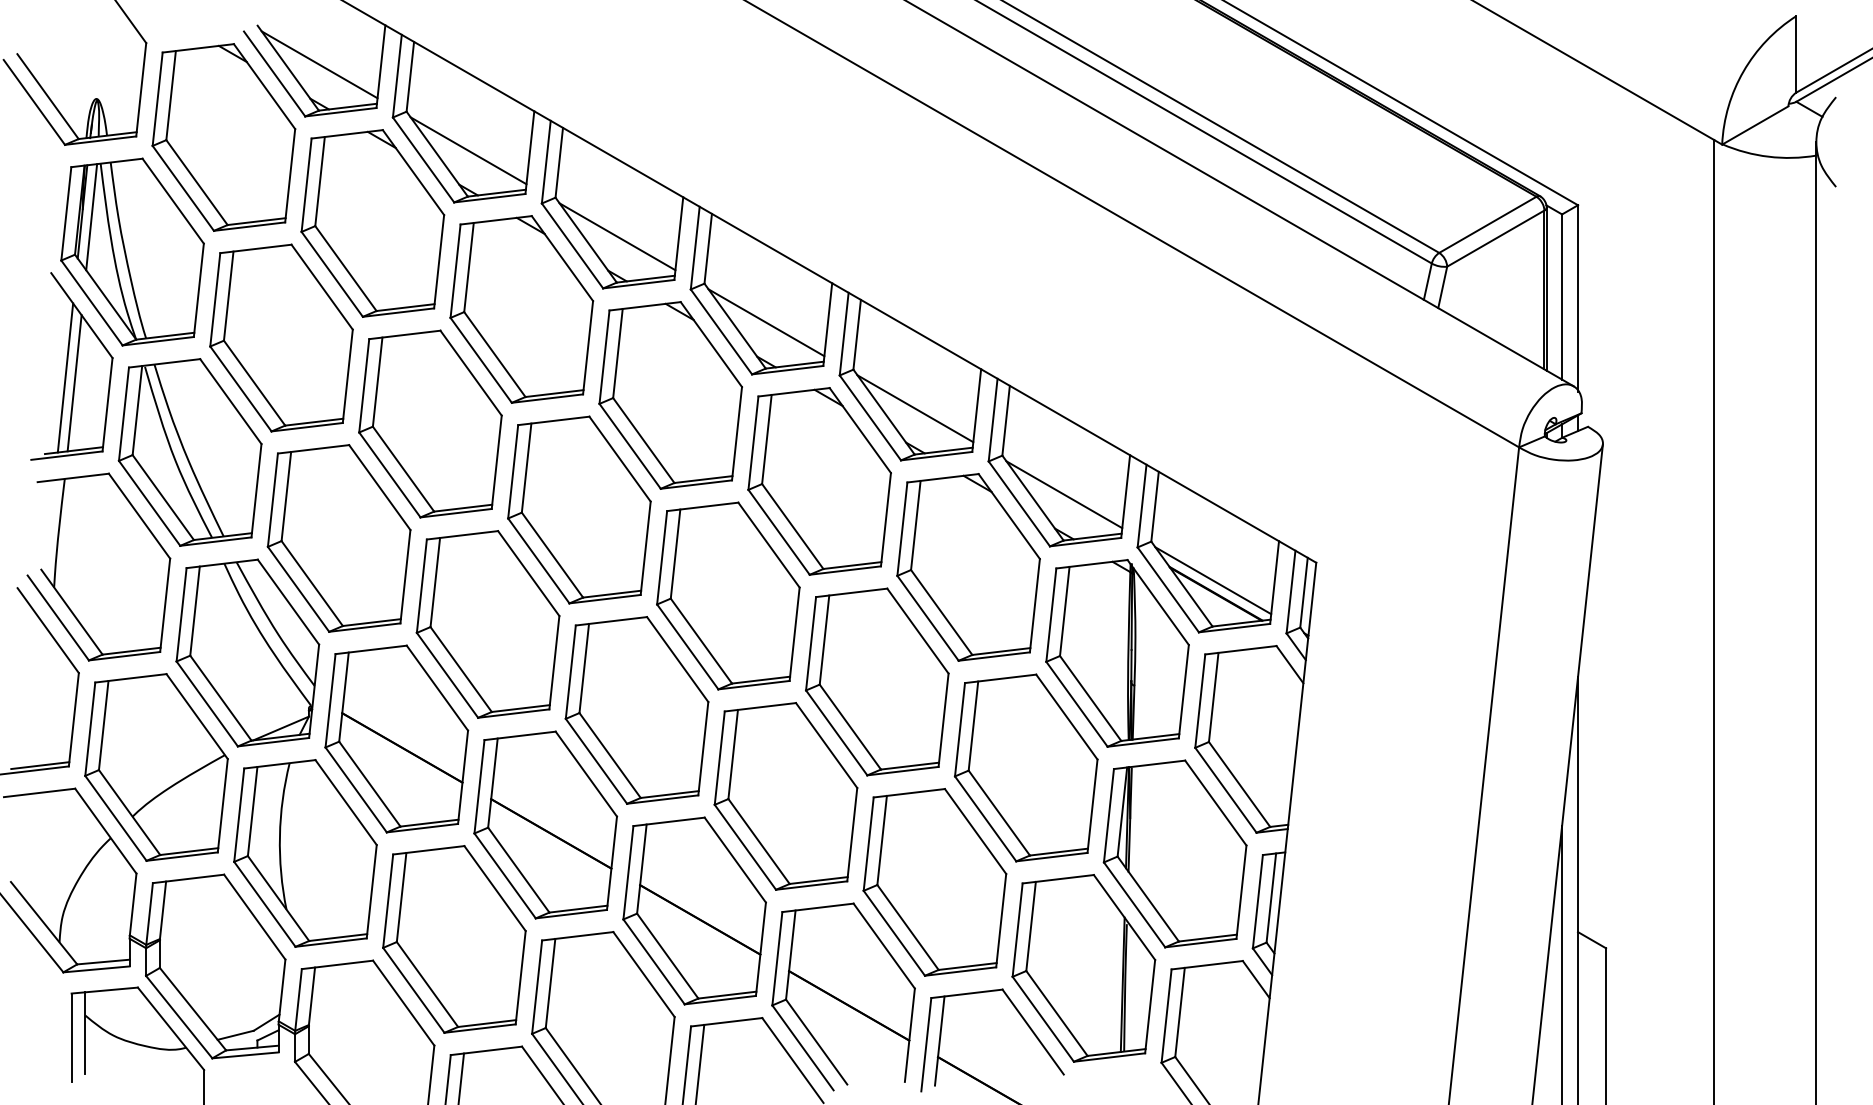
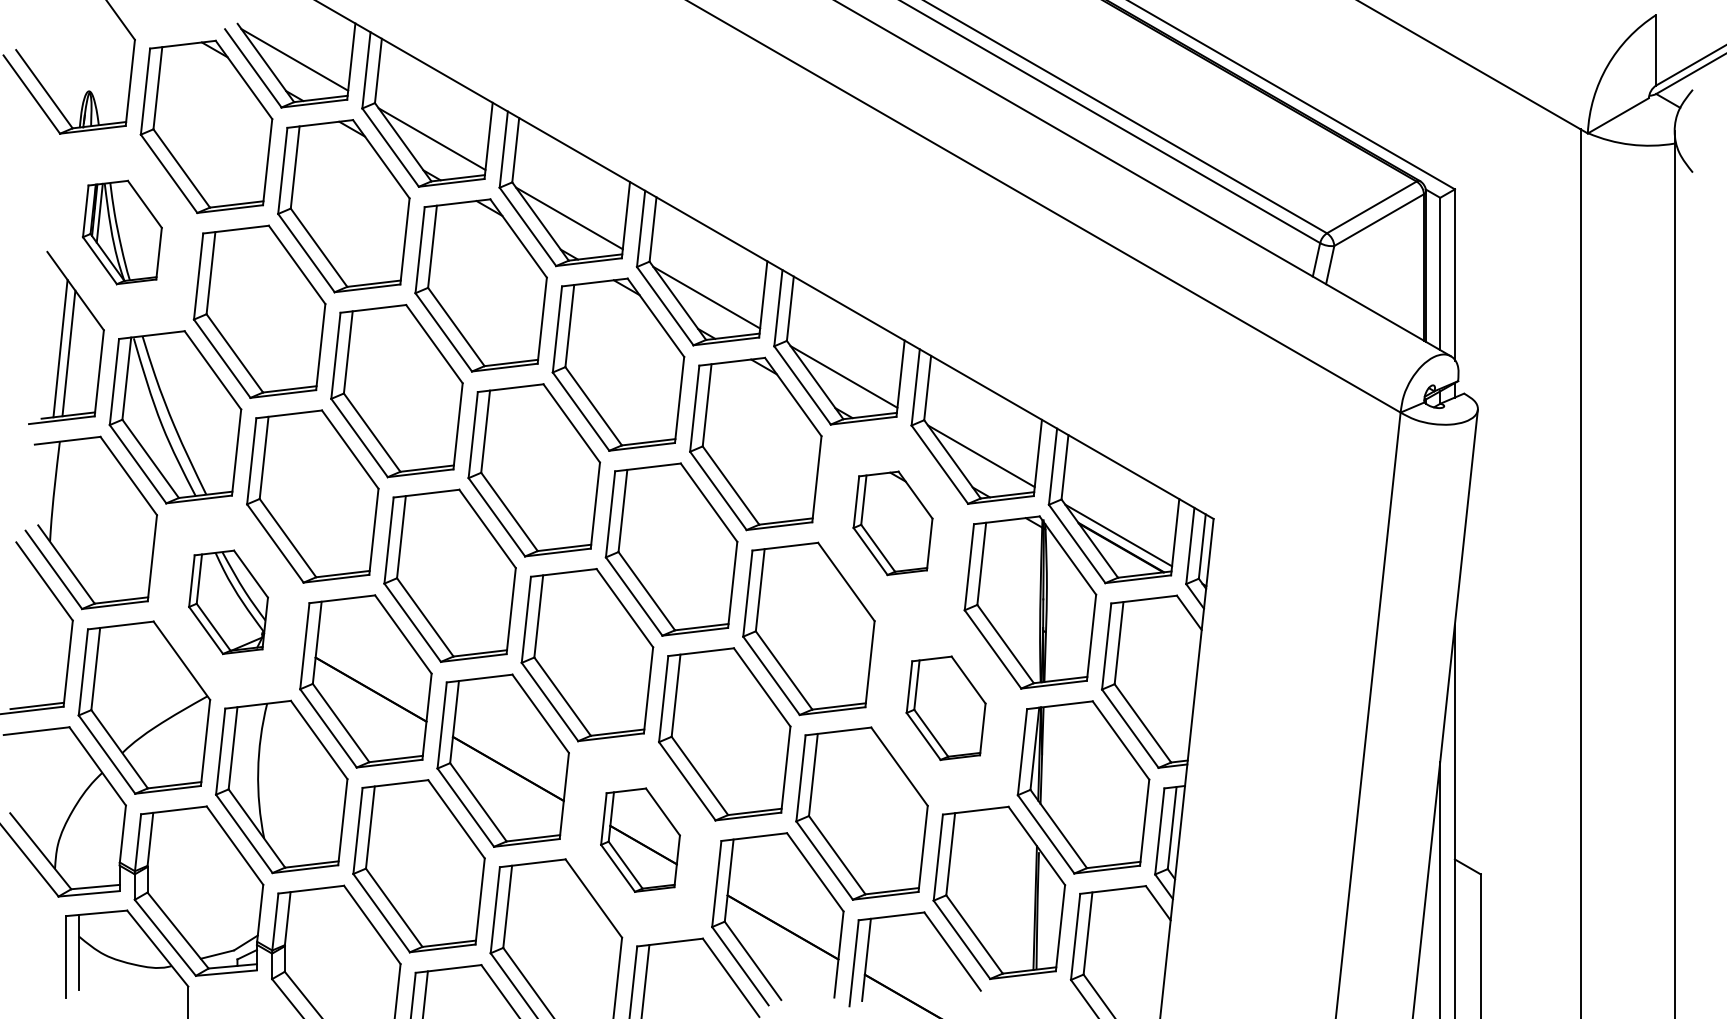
part: (132, 252) -> (122, 232), size x0.6
part: (967, 567) -> (892, 523), size x0.6
part: (247, 653) -> (228, 602), size x0.6
part: (1025, 768) -> (945, 708), size x0.6
part: (694, 911) -> (640, 840), size x0.6

